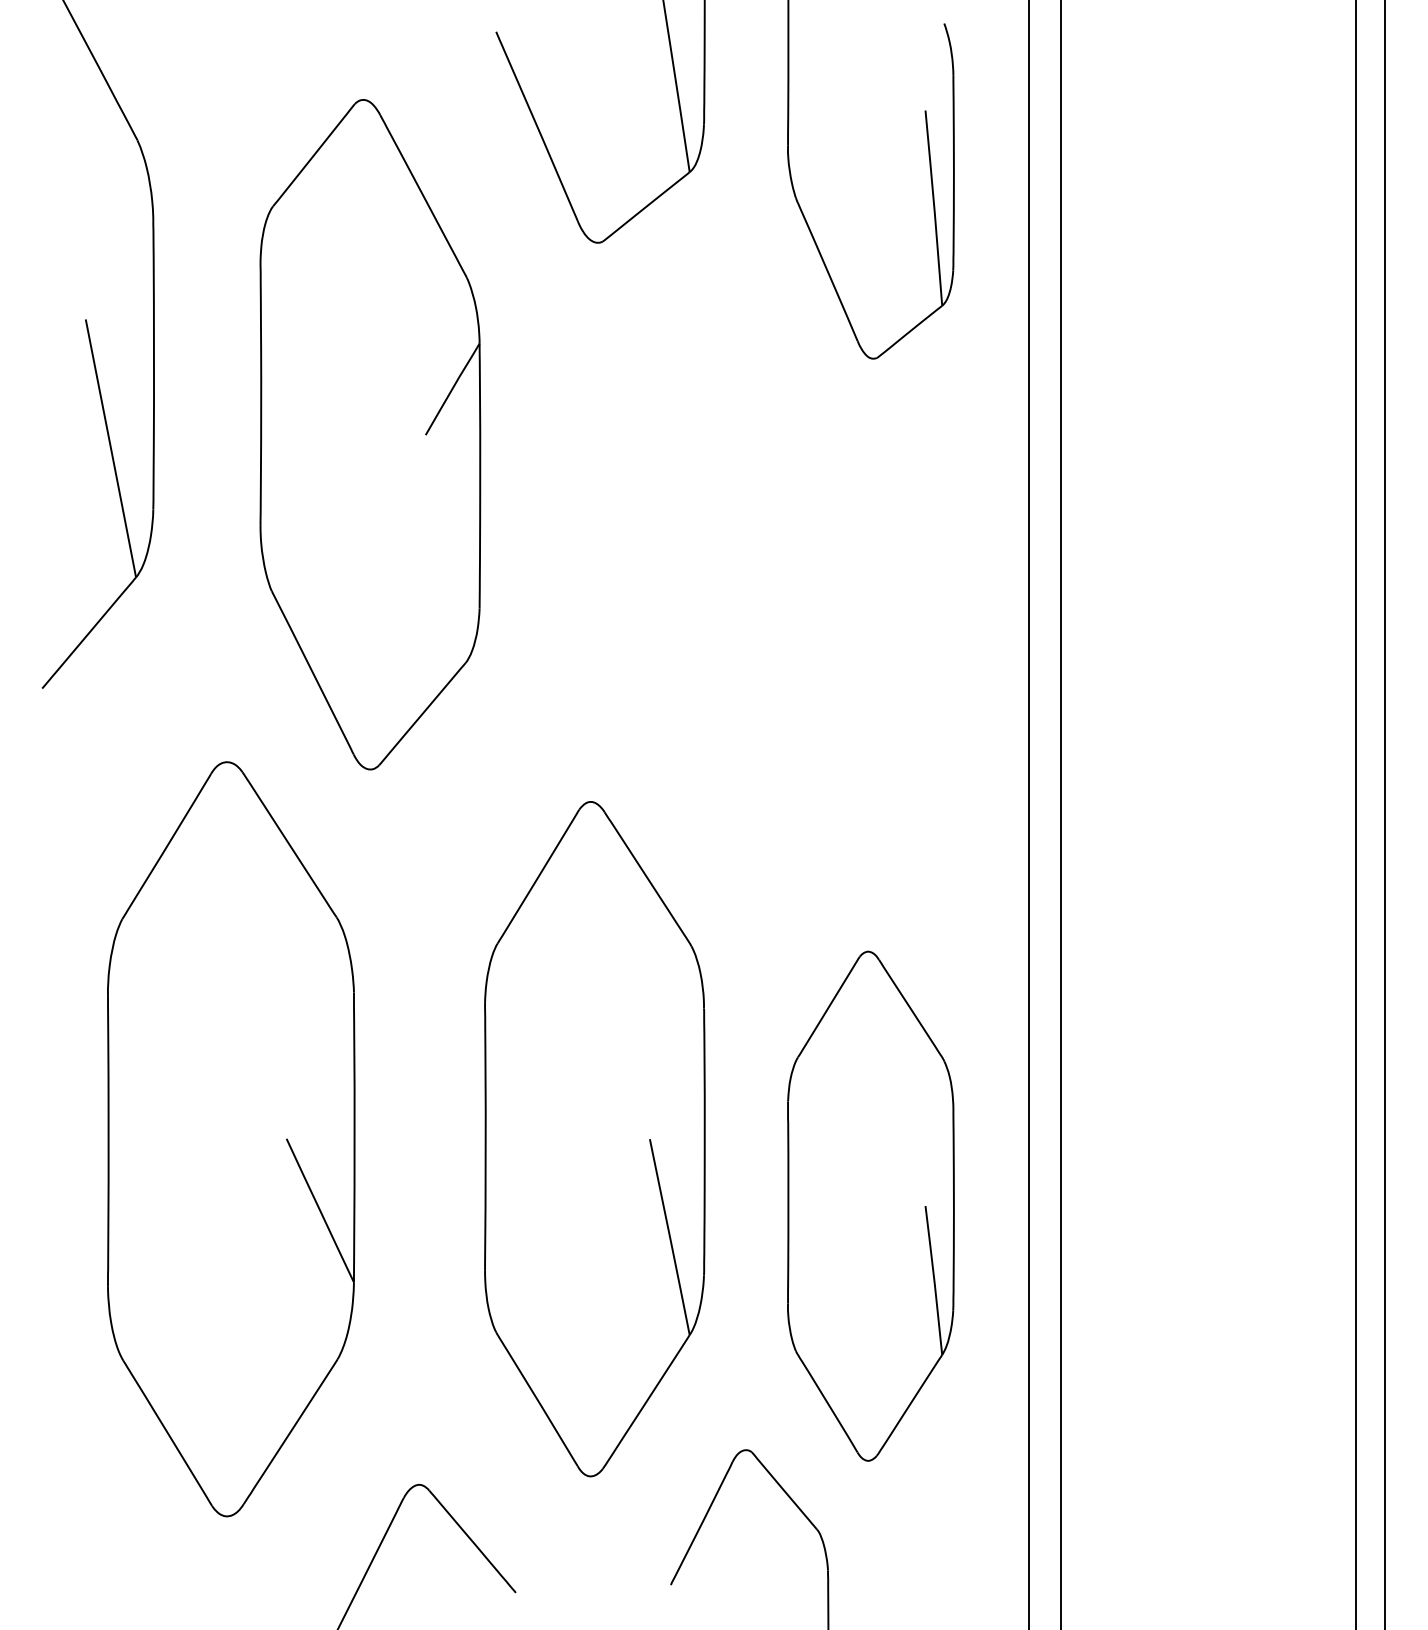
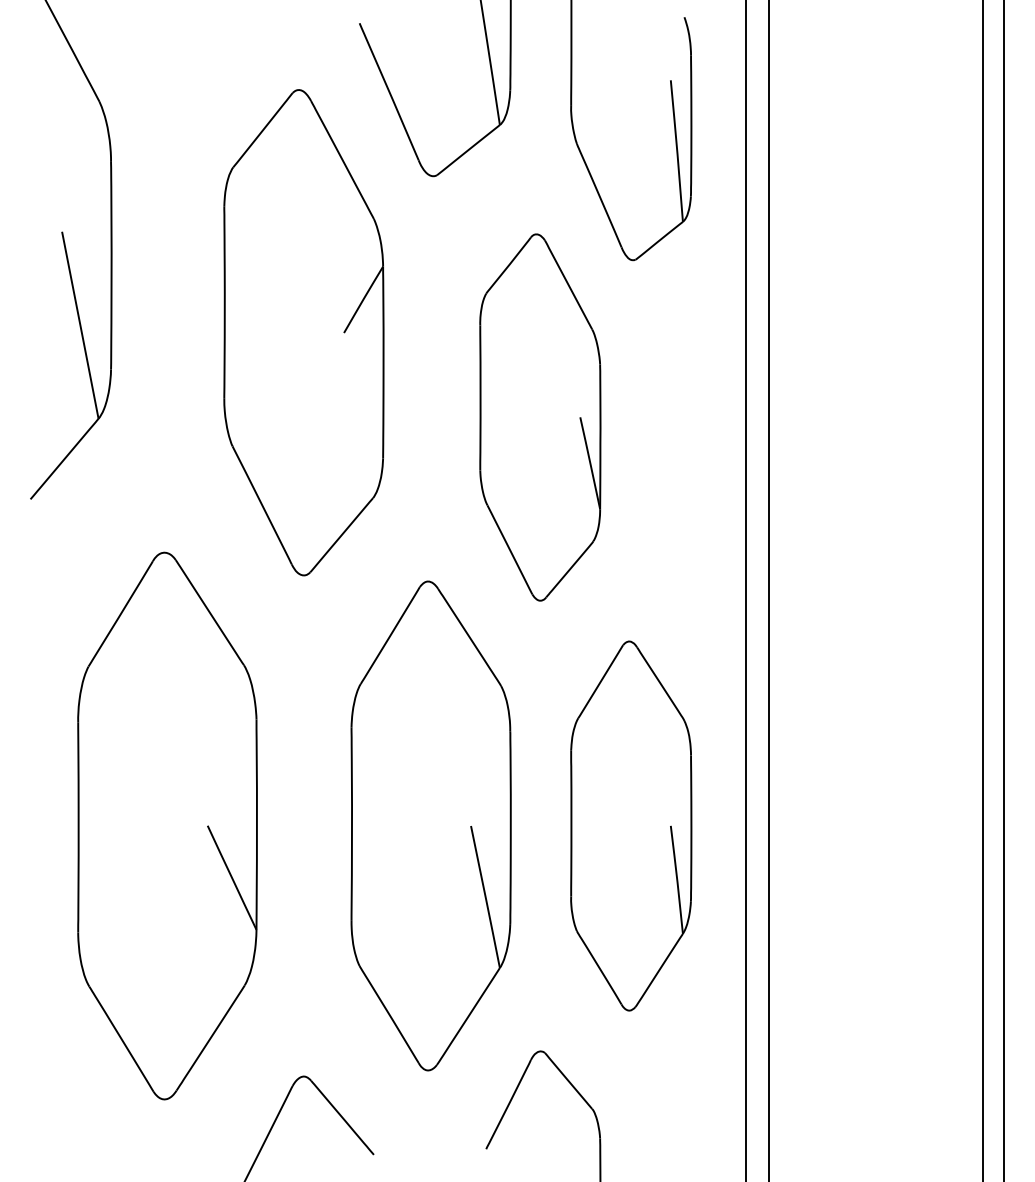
part: (370, 434) -> (304, 332), moved
part: (745, 575) -> (540, 417), added
part: (870, 1205) -> (630, 825), moved

